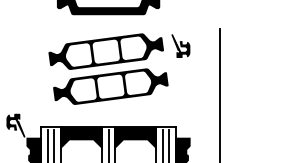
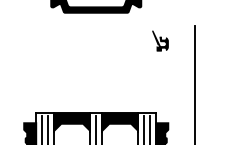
part: (108, 69) -> (96, 61), removed
fill: (15, 125) -> (13, 111), removed

